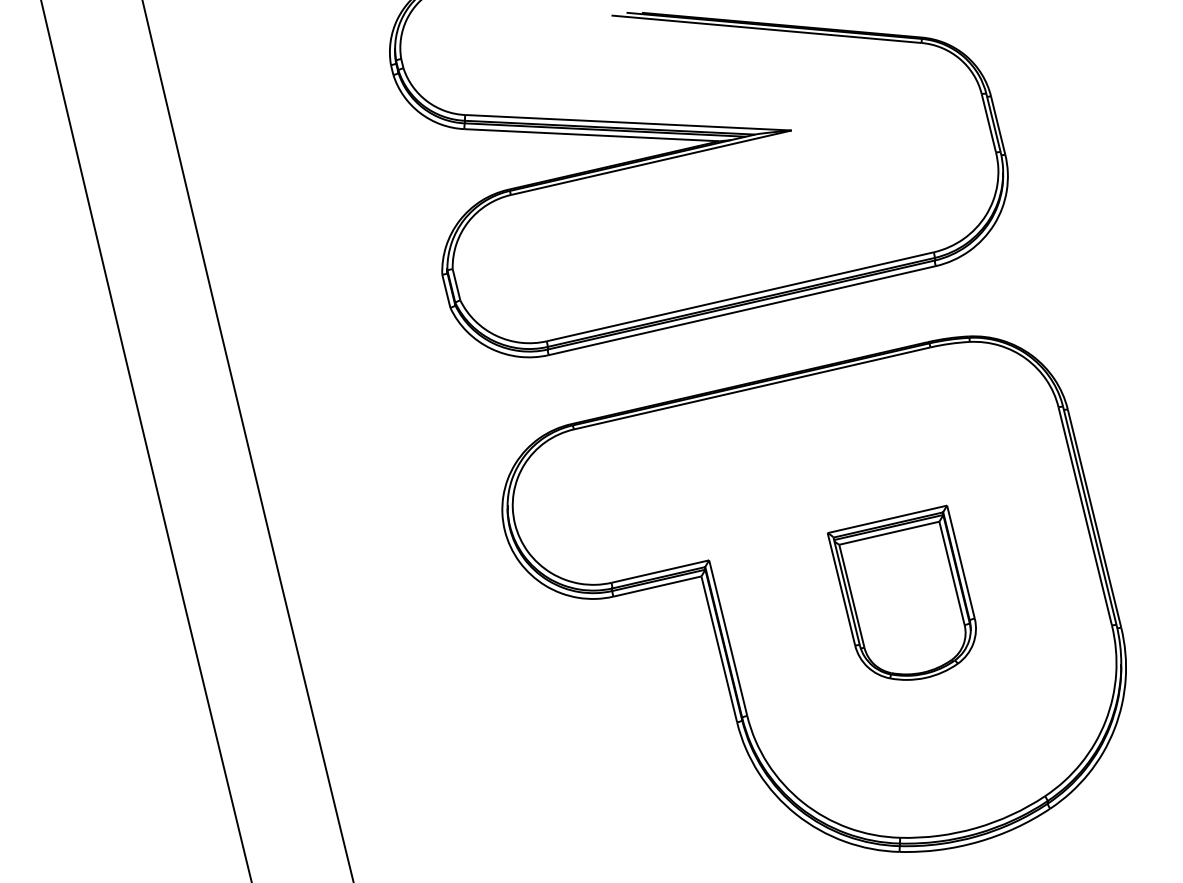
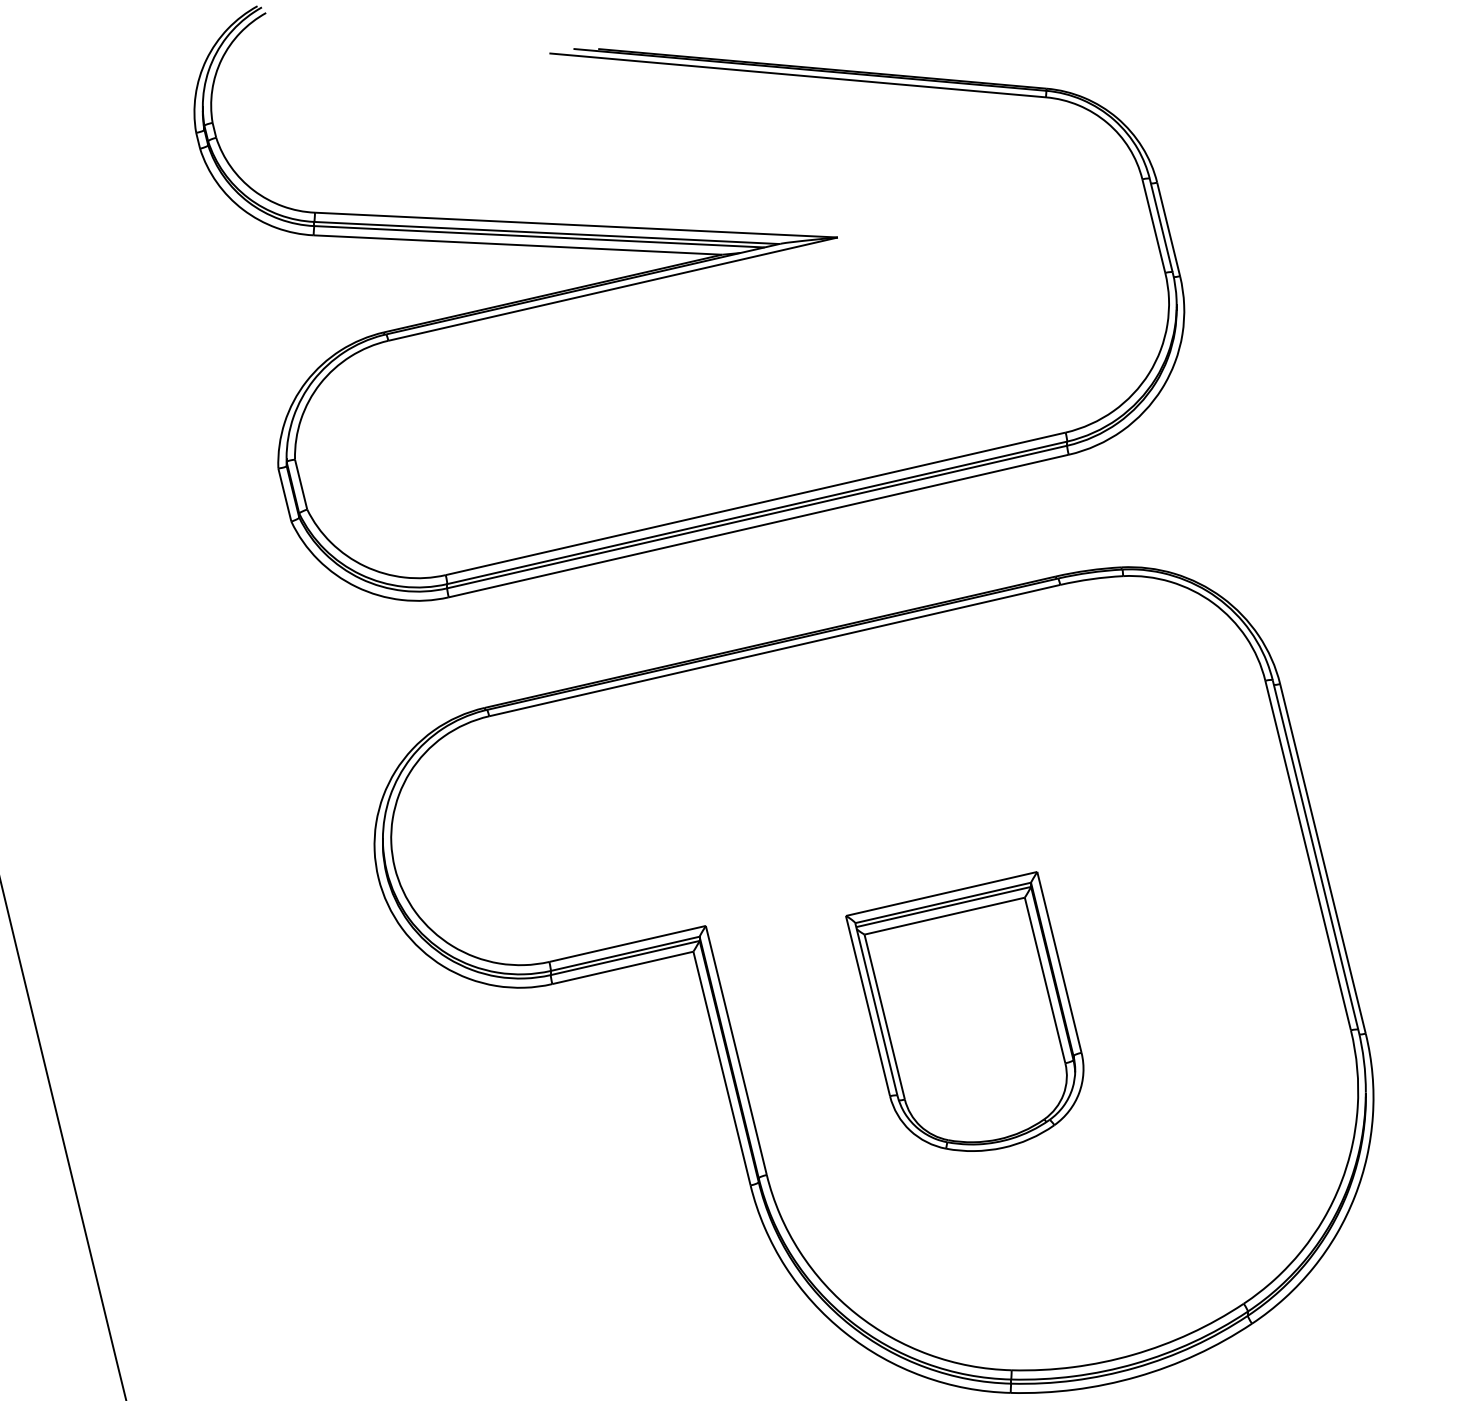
part: (901, 592) -> (964, 1011), moved

